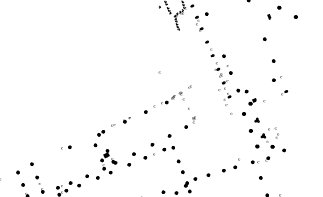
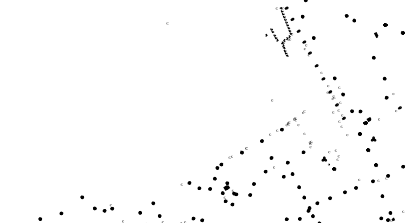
part: (269, 136) -> (330, 159), moved
part: (148, 150) -> (268, 164), moved
part: (92, 176) -> (204, 188), moved

